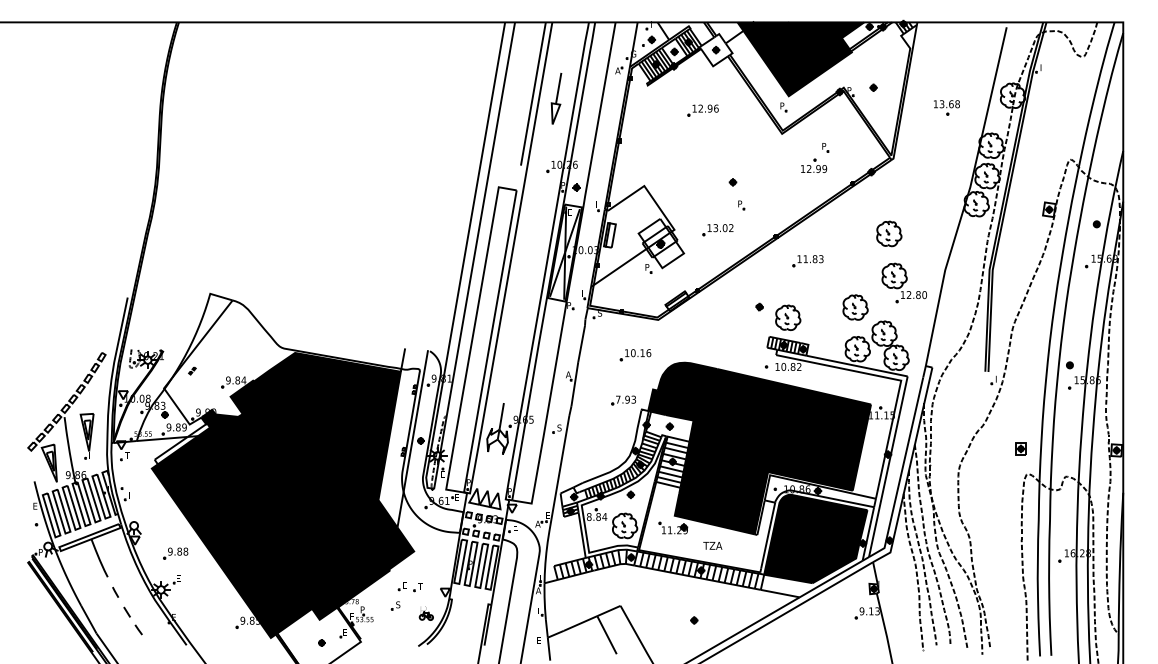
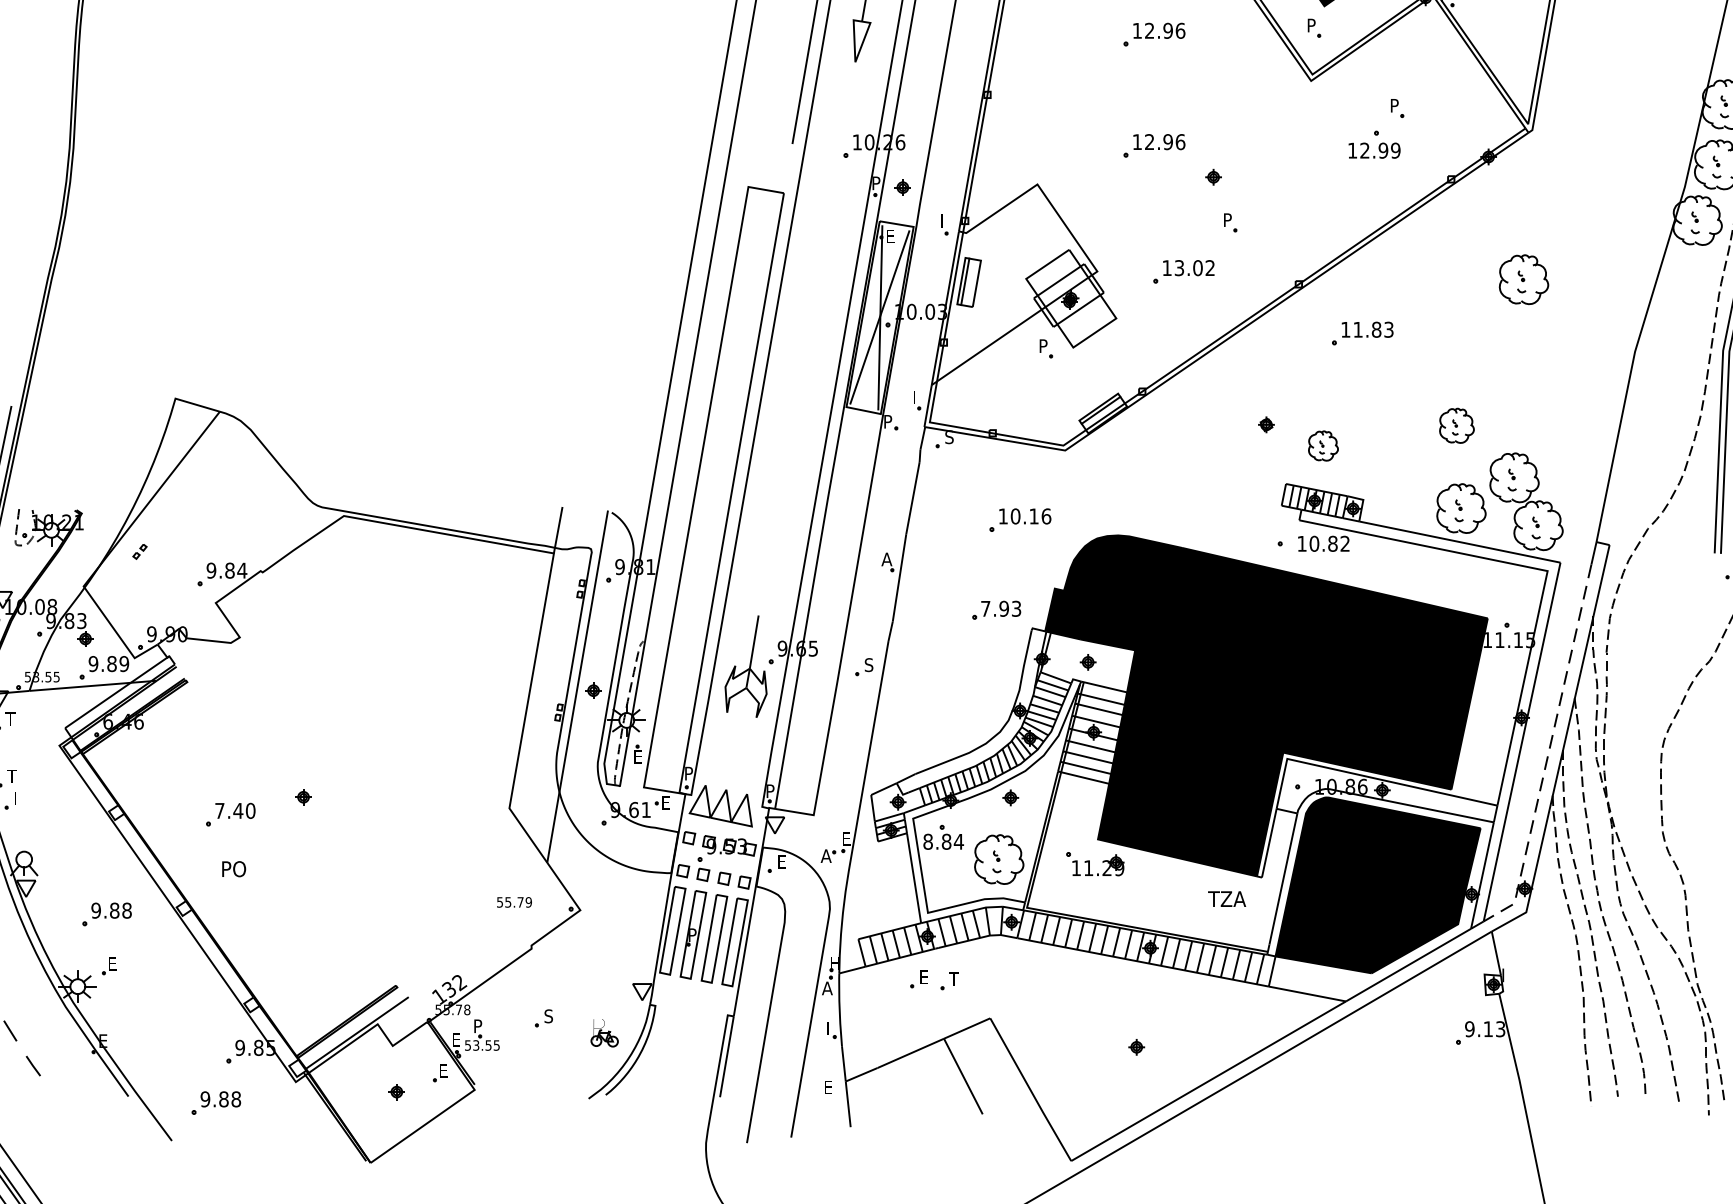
part: (946, 107) -> (1637, 28), removed
part: (702, 166) -> (1153, 145), added
part: (903, 282) -> (1552, 376), removed
part: (855, 307) -> (1456, 425), size x0.7
part: (788, 317) -> (1323, 445), size x0.6
line: (901, 472) -> (1548, 753), solid -> dashed
fill: (282, 494) -> (318, 797), removed
text: (712, 545) -> (1226, 898), moved
part: (409, 587) -> (932, 981), moved
part: (230, 648) -> (215, 1102), added

